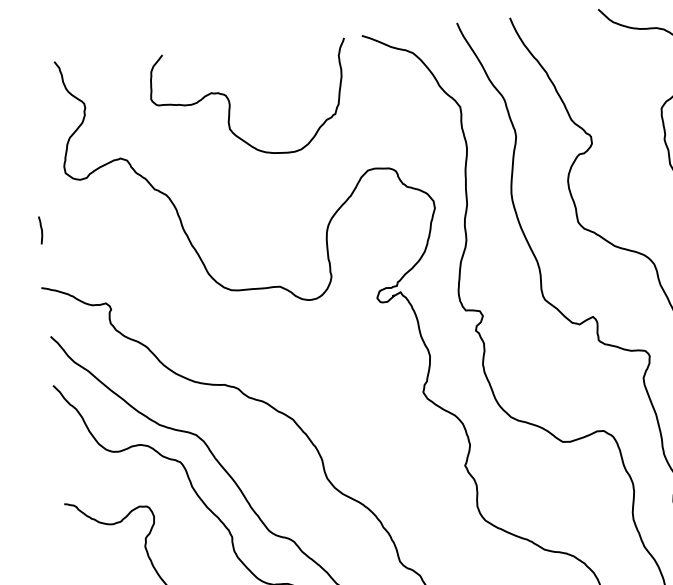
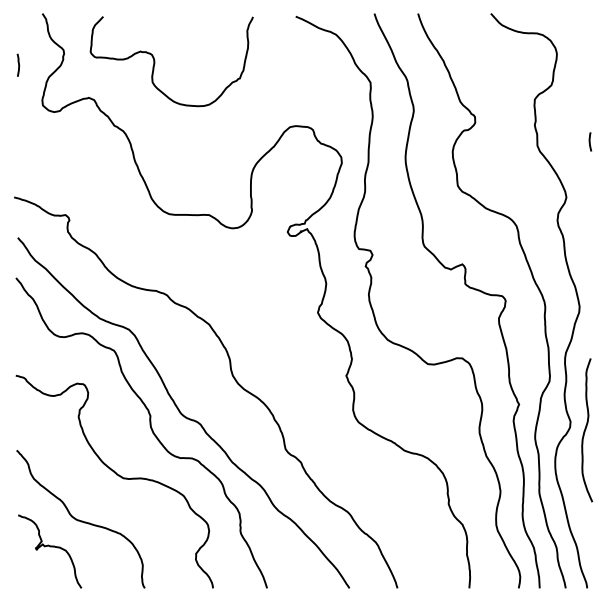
curve: (230, 103) -> (155, 61), moved
curve: (41, 229) -> (18, 64), moved

